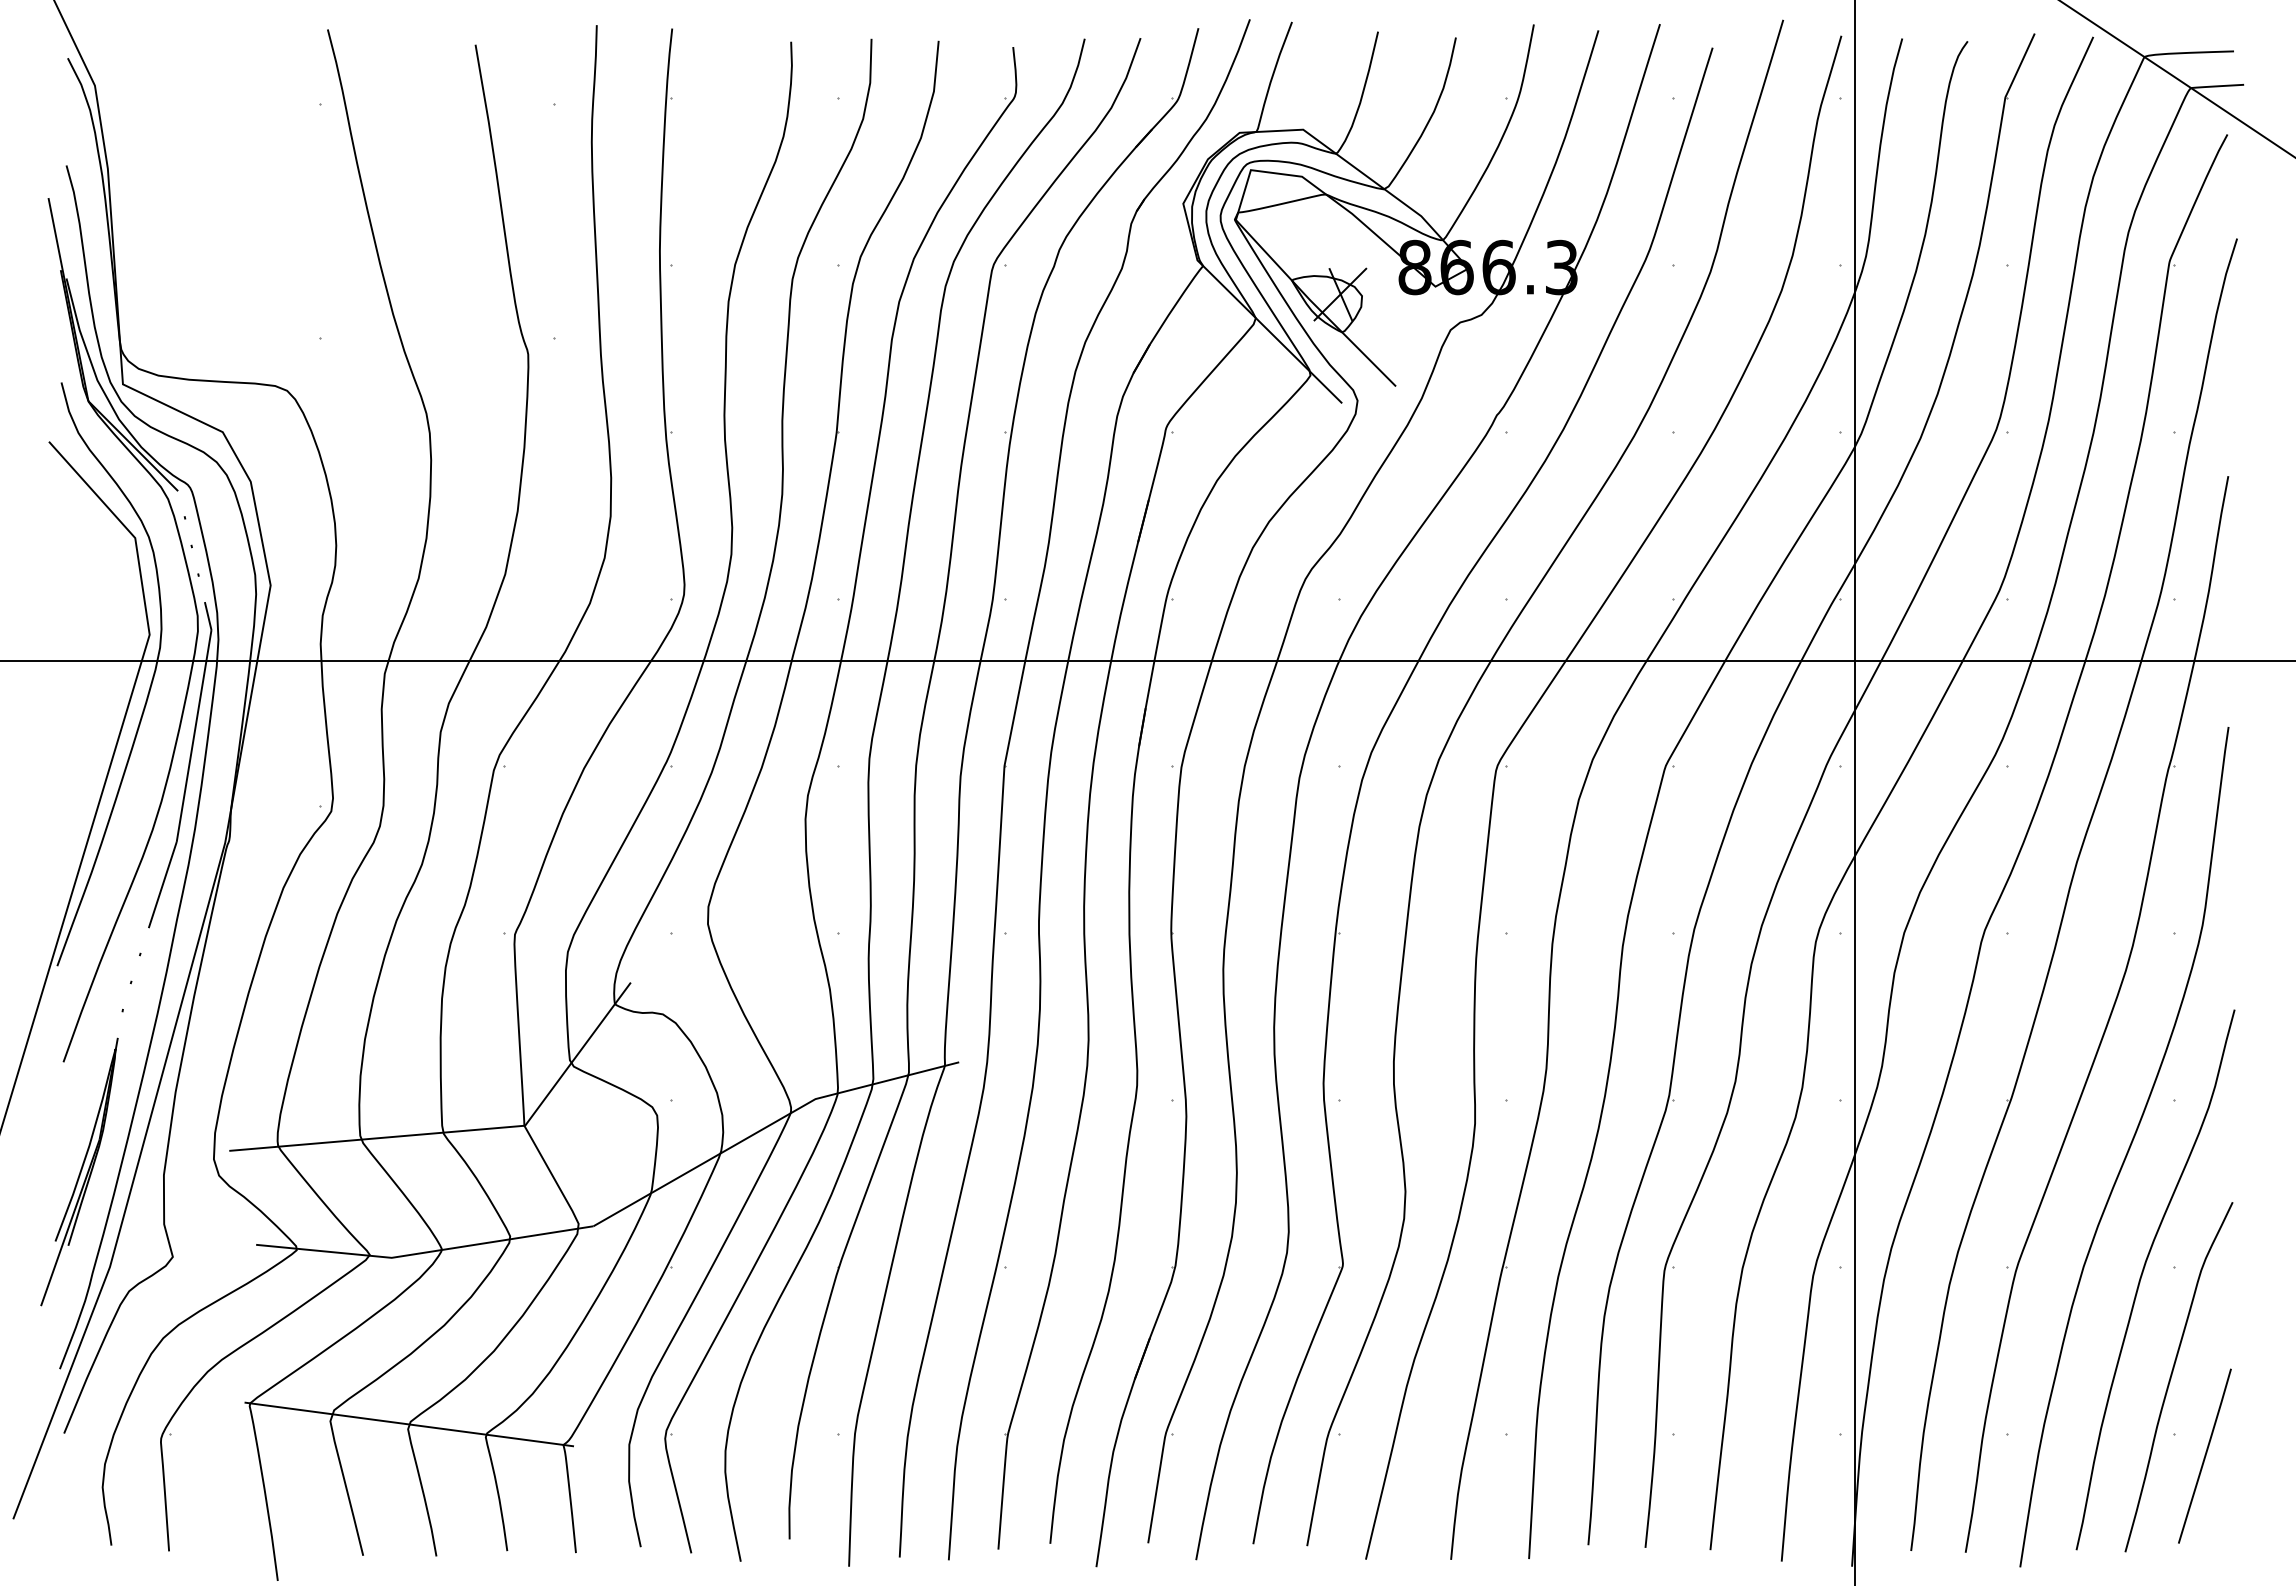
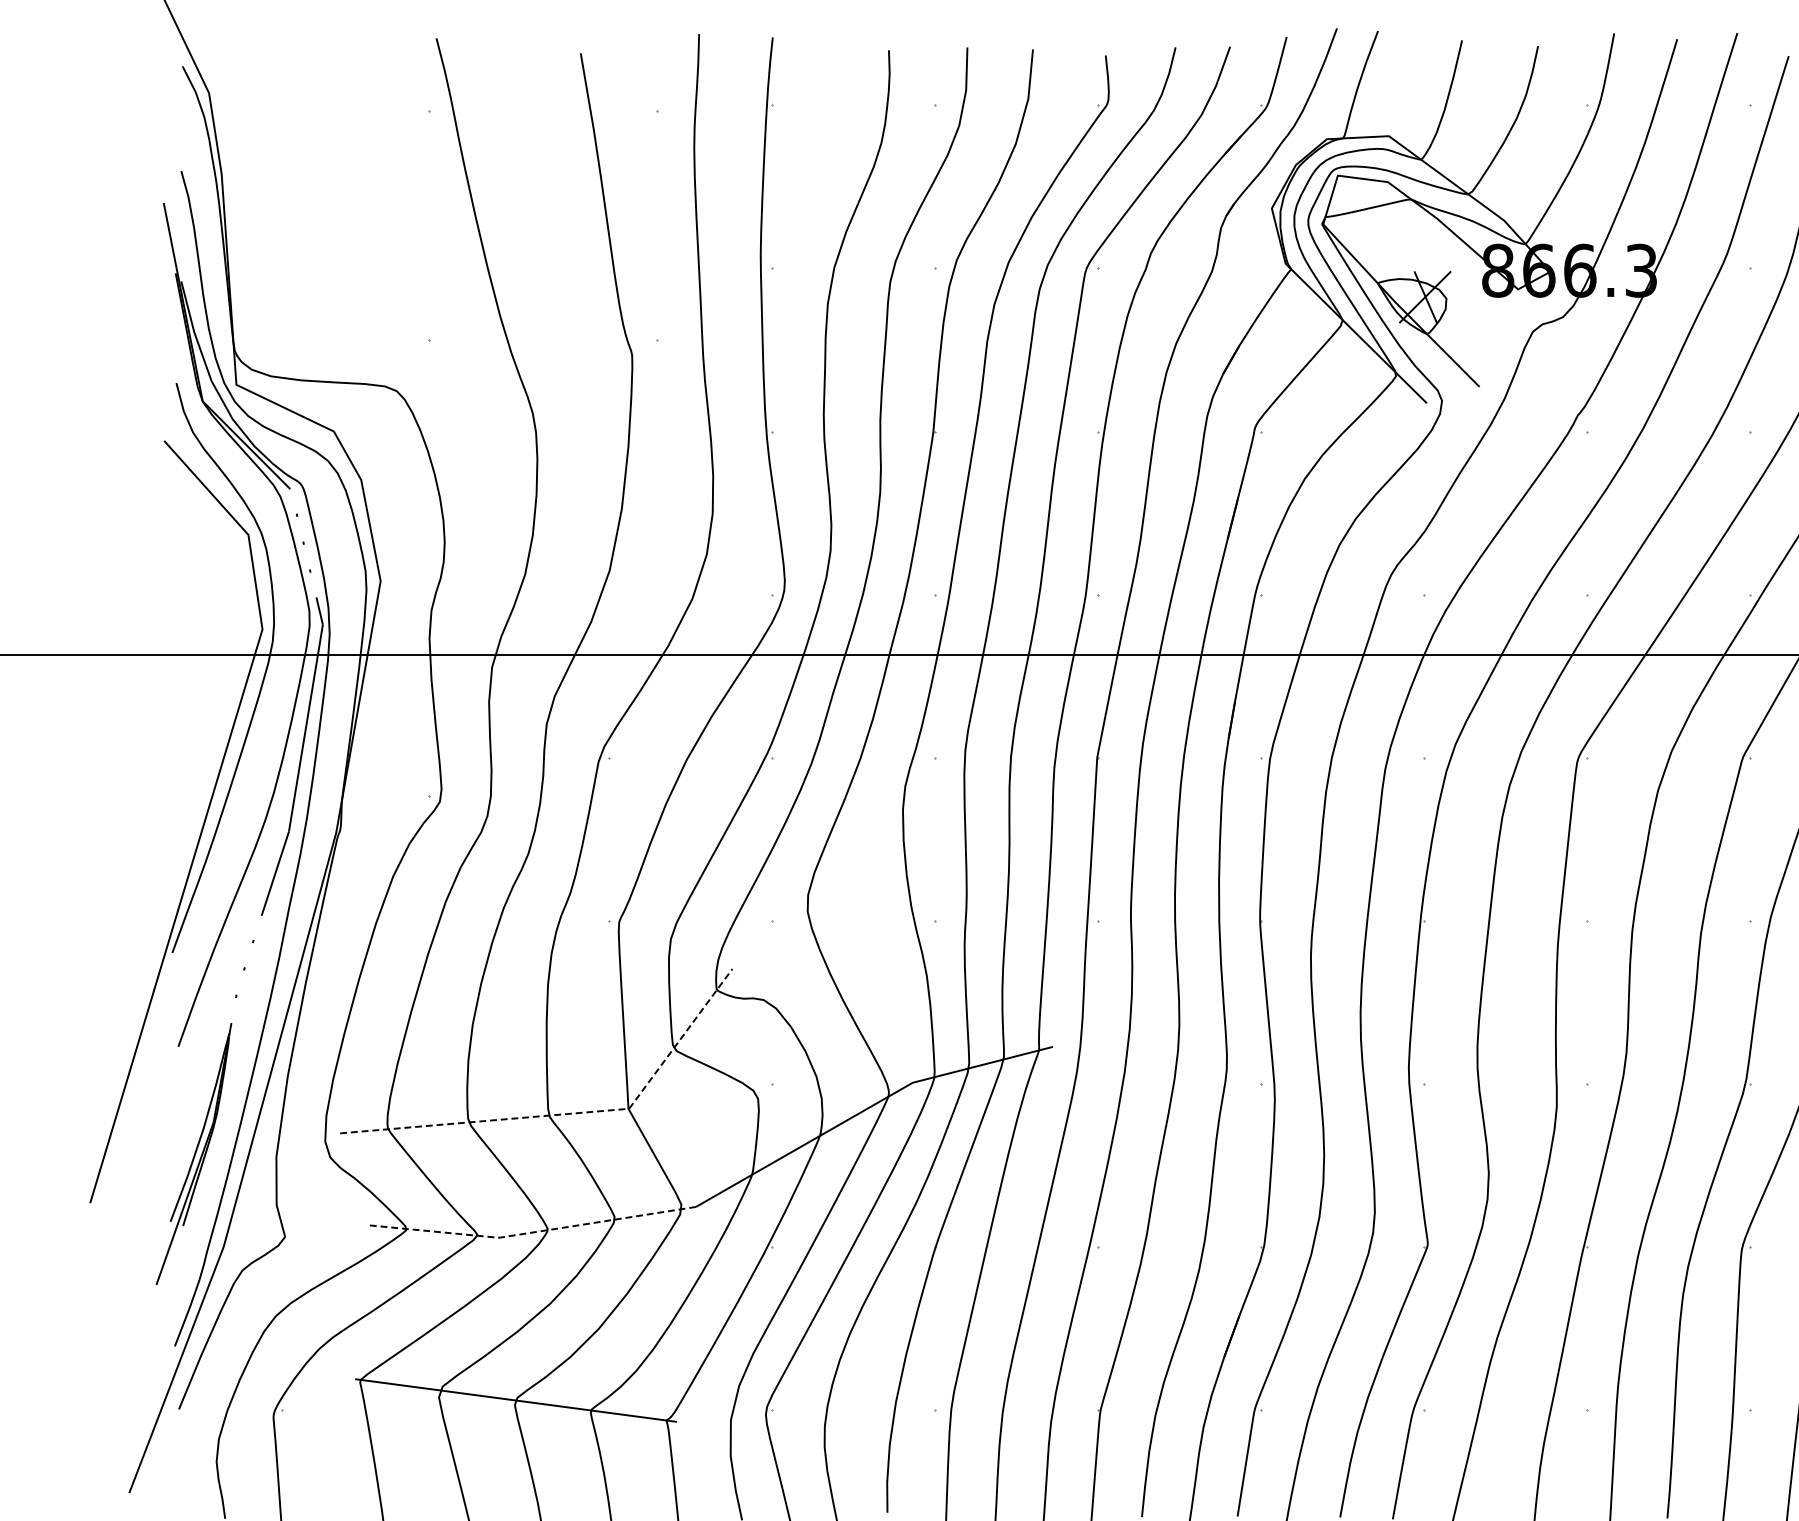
line: (466, 1130) -> (571, 1113), solid -> dashed
line: (424, 1252) -> (530, 1232), solid -> dashed

